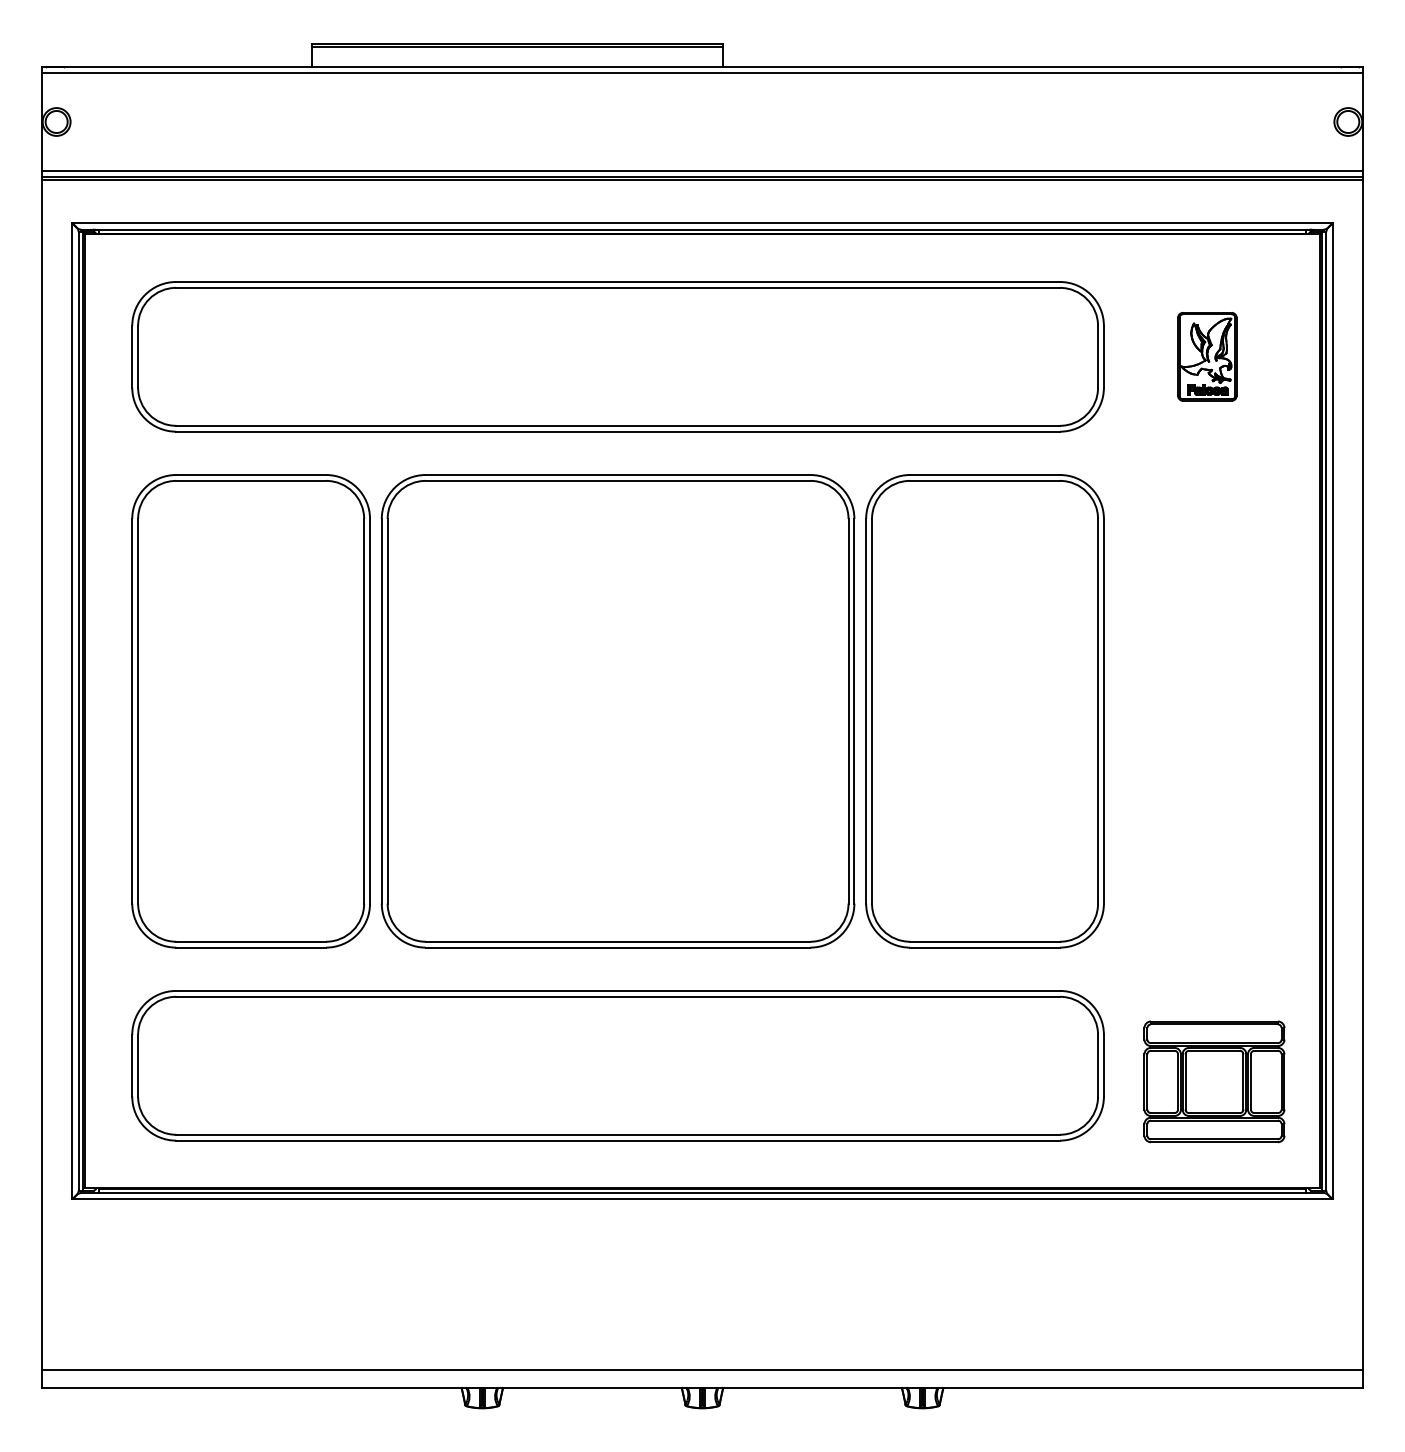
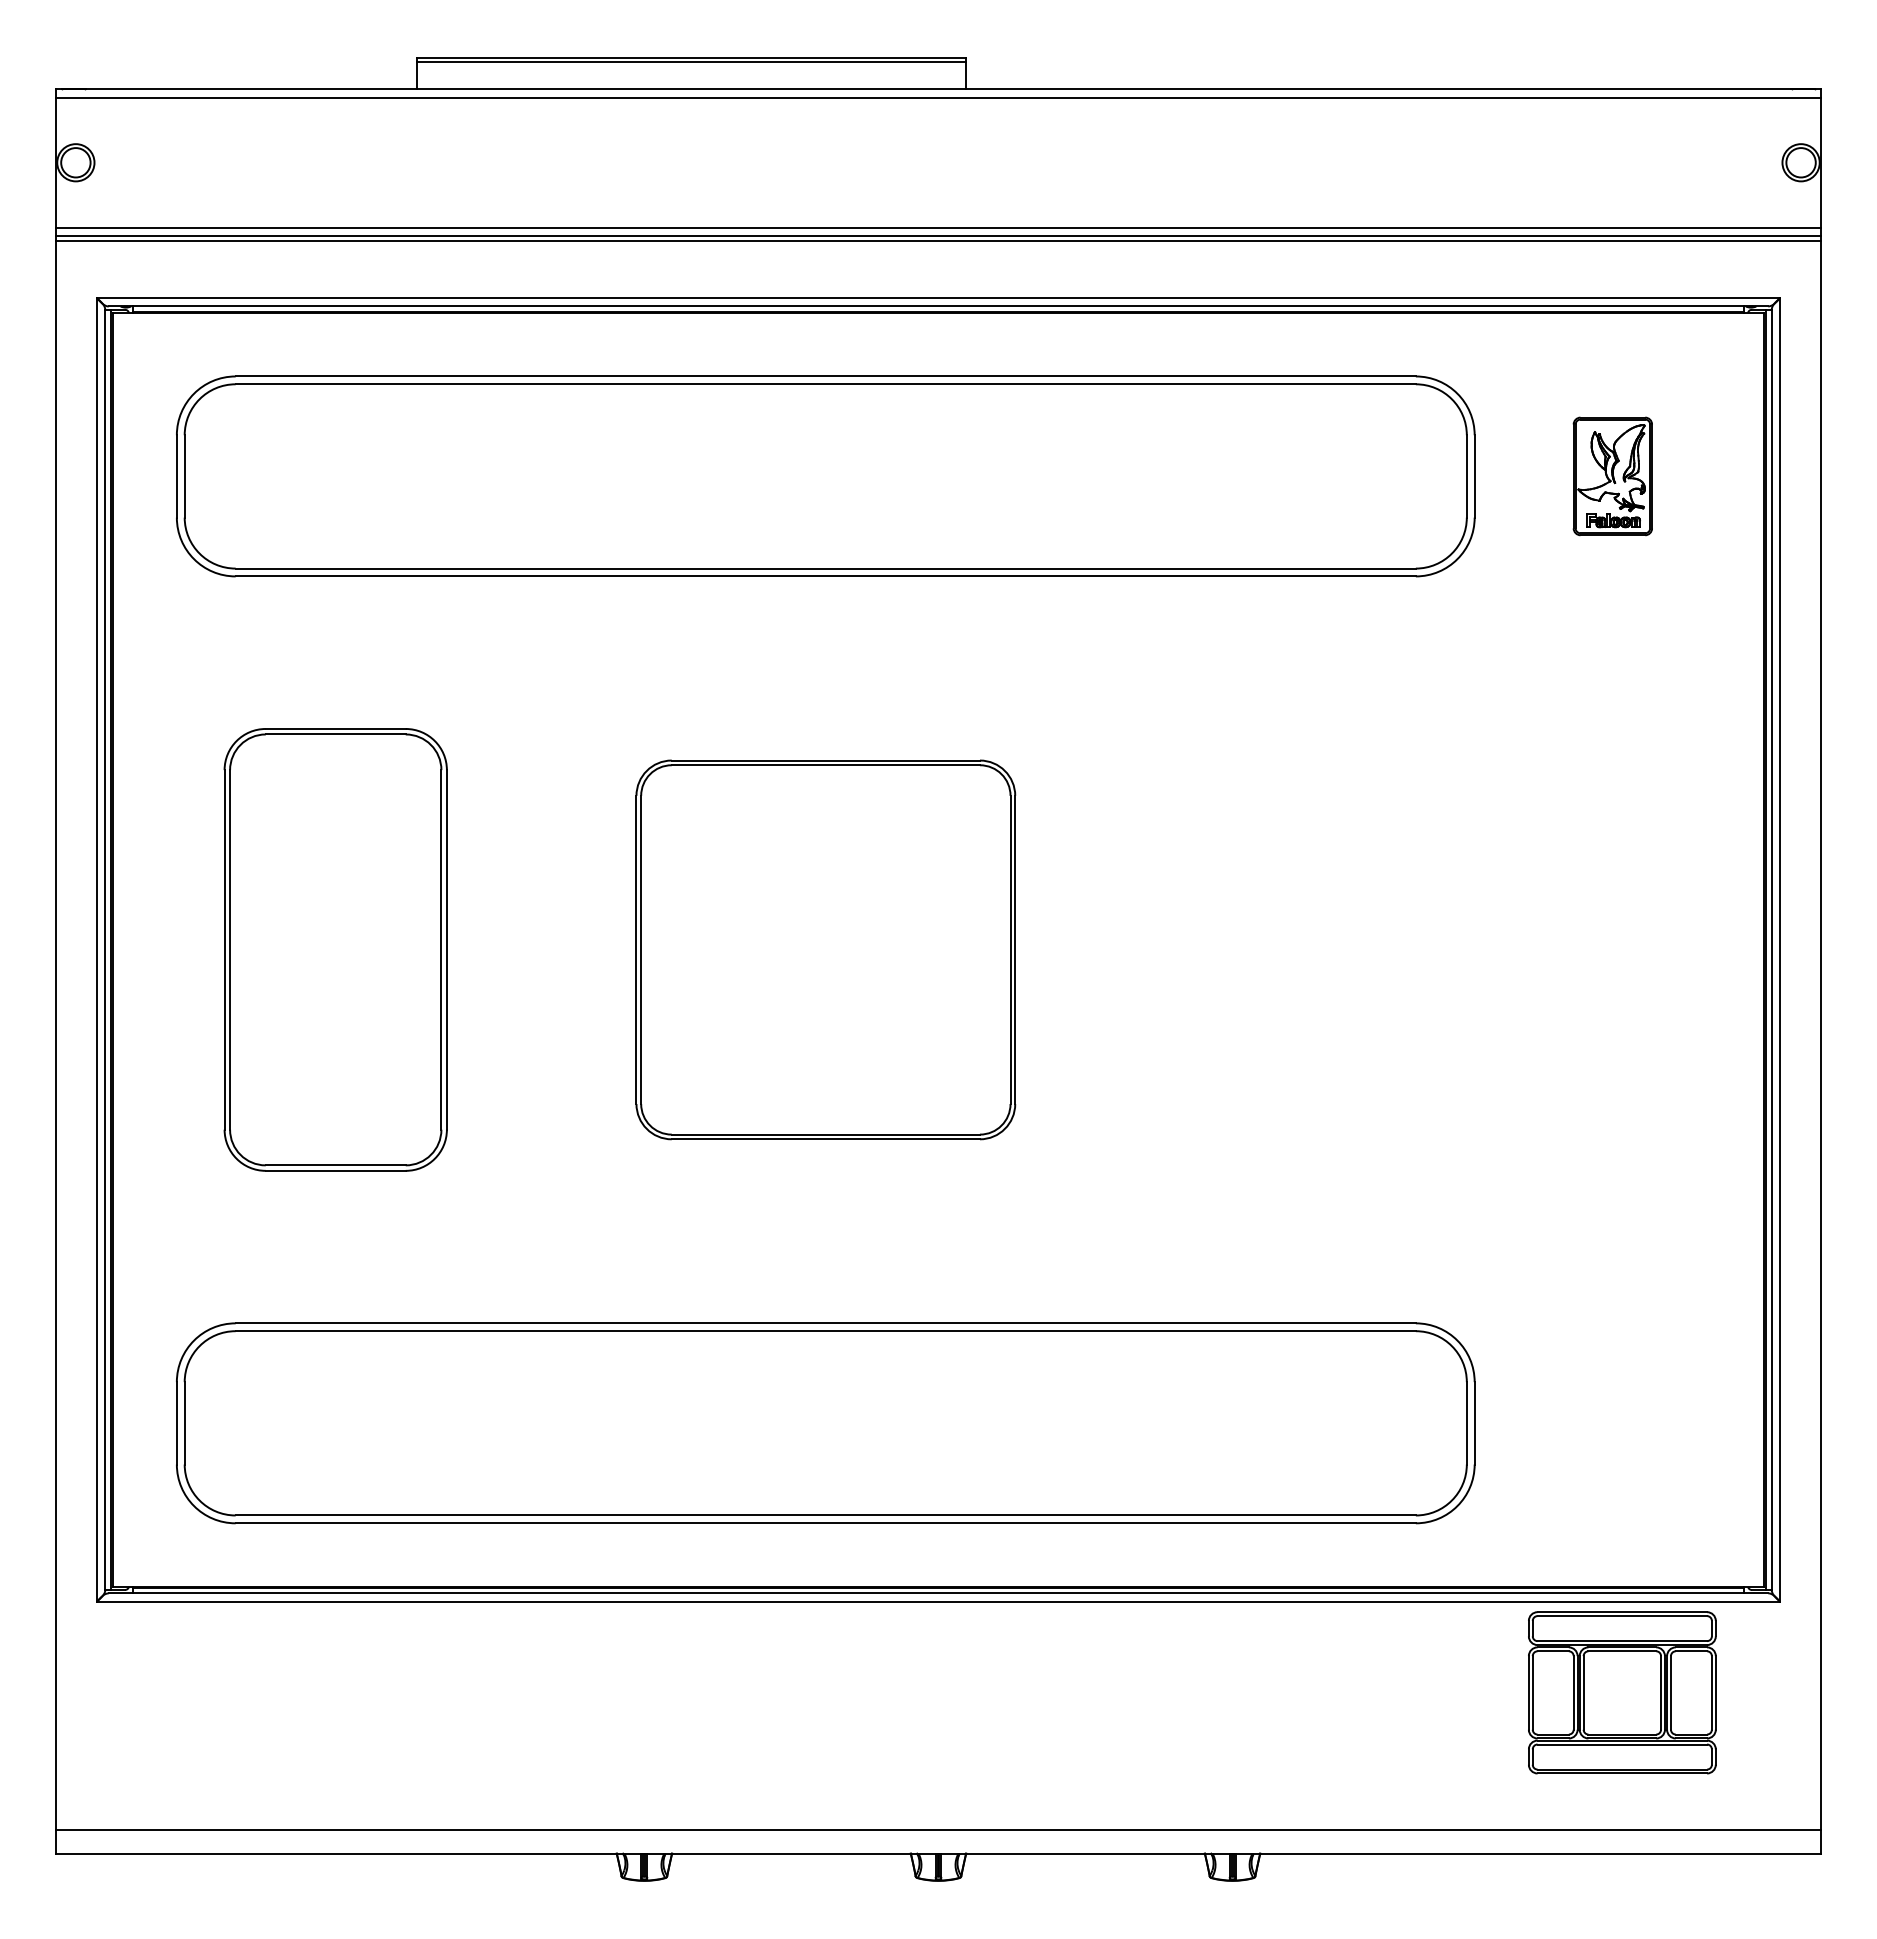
part: (251, 711) -> (335, 949), size x0.7
part: (617, 711) -> (825, 949), size x0.6
part: (984, 711) -> (1315, 949), removed
part: (1214, 1081) -> (1622, 1692), moved

